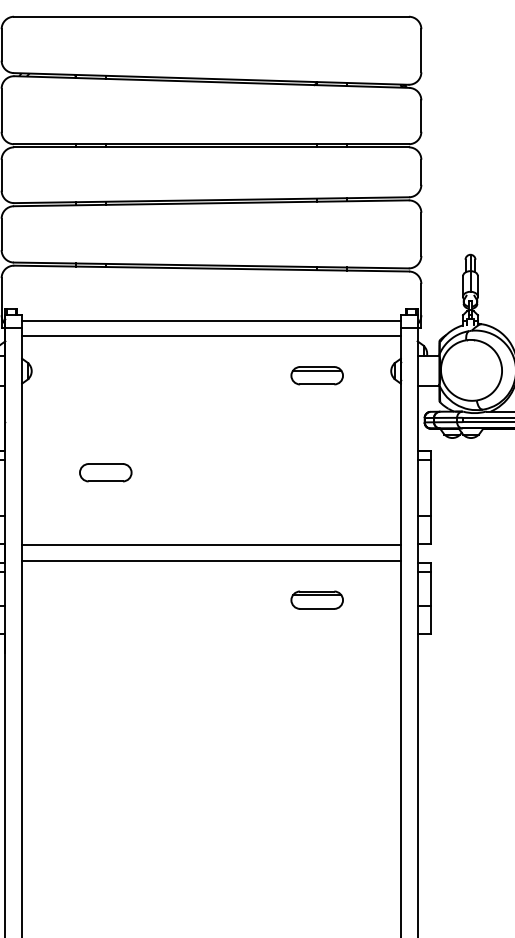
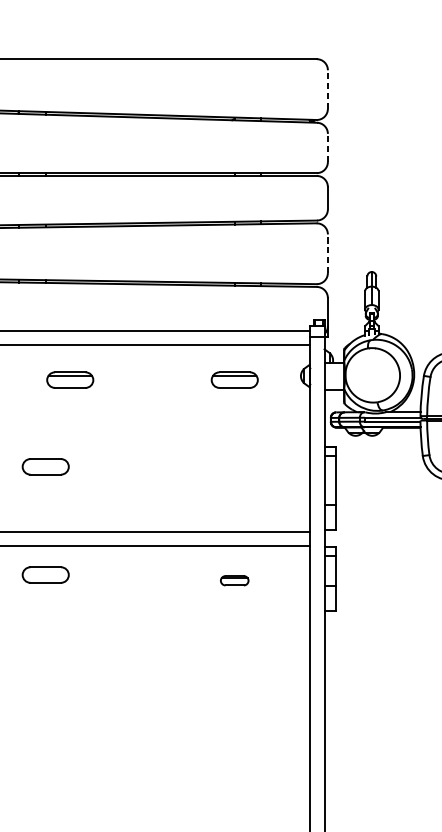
line: (421, 50) -> (328, 89), solid -> dashed
line: (421, 116) -> (328, 148), solid -> dashed
line: (421, 234) -> (328, 253), solid -> dashed
part: (132, 375) -> (69, 379), added
part: (105, 593) -> (45, 574), added
part: (316, 599) -> (234, 580), size x0.6

